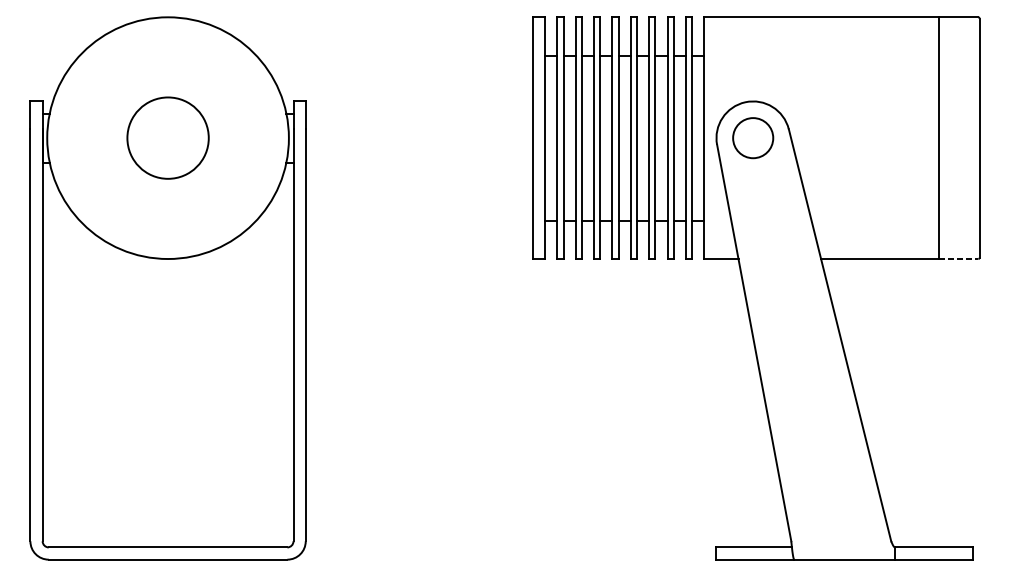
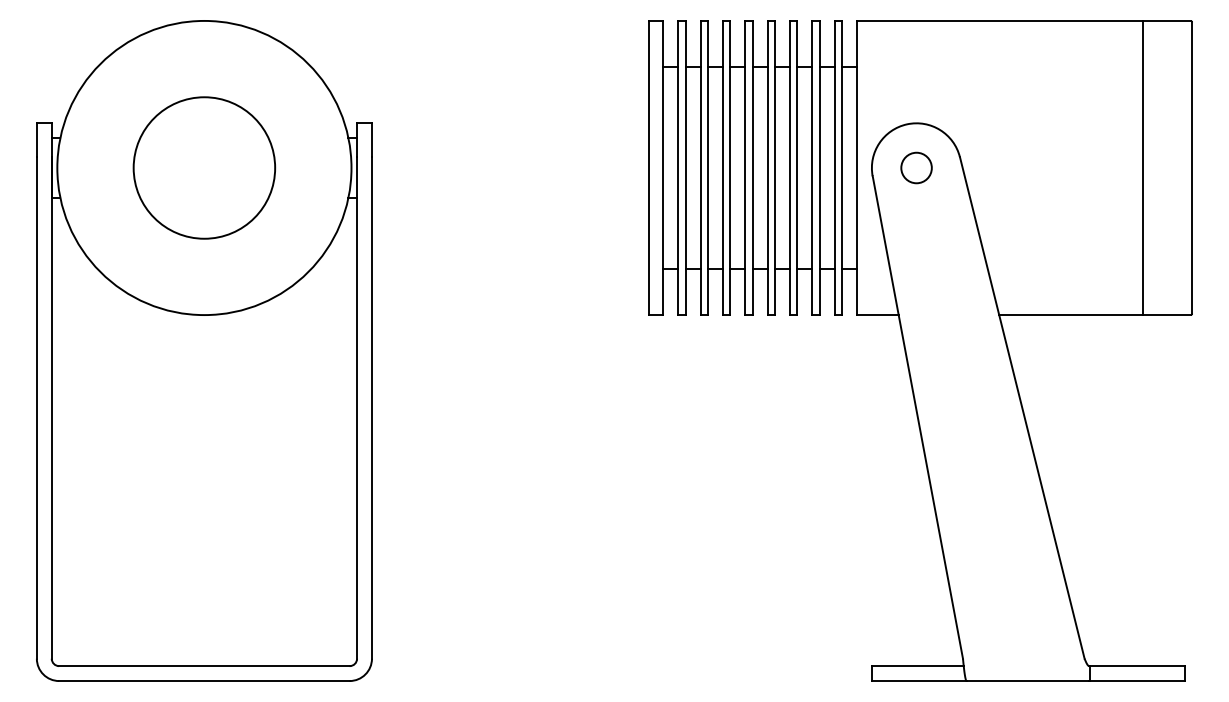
circle: (168, 137) -> (204, 167), size x1.43
circle: (753, 137) -> (916, 167), size x0.62
line: (958, 259) -> (1166, 315), dashed -> solid

